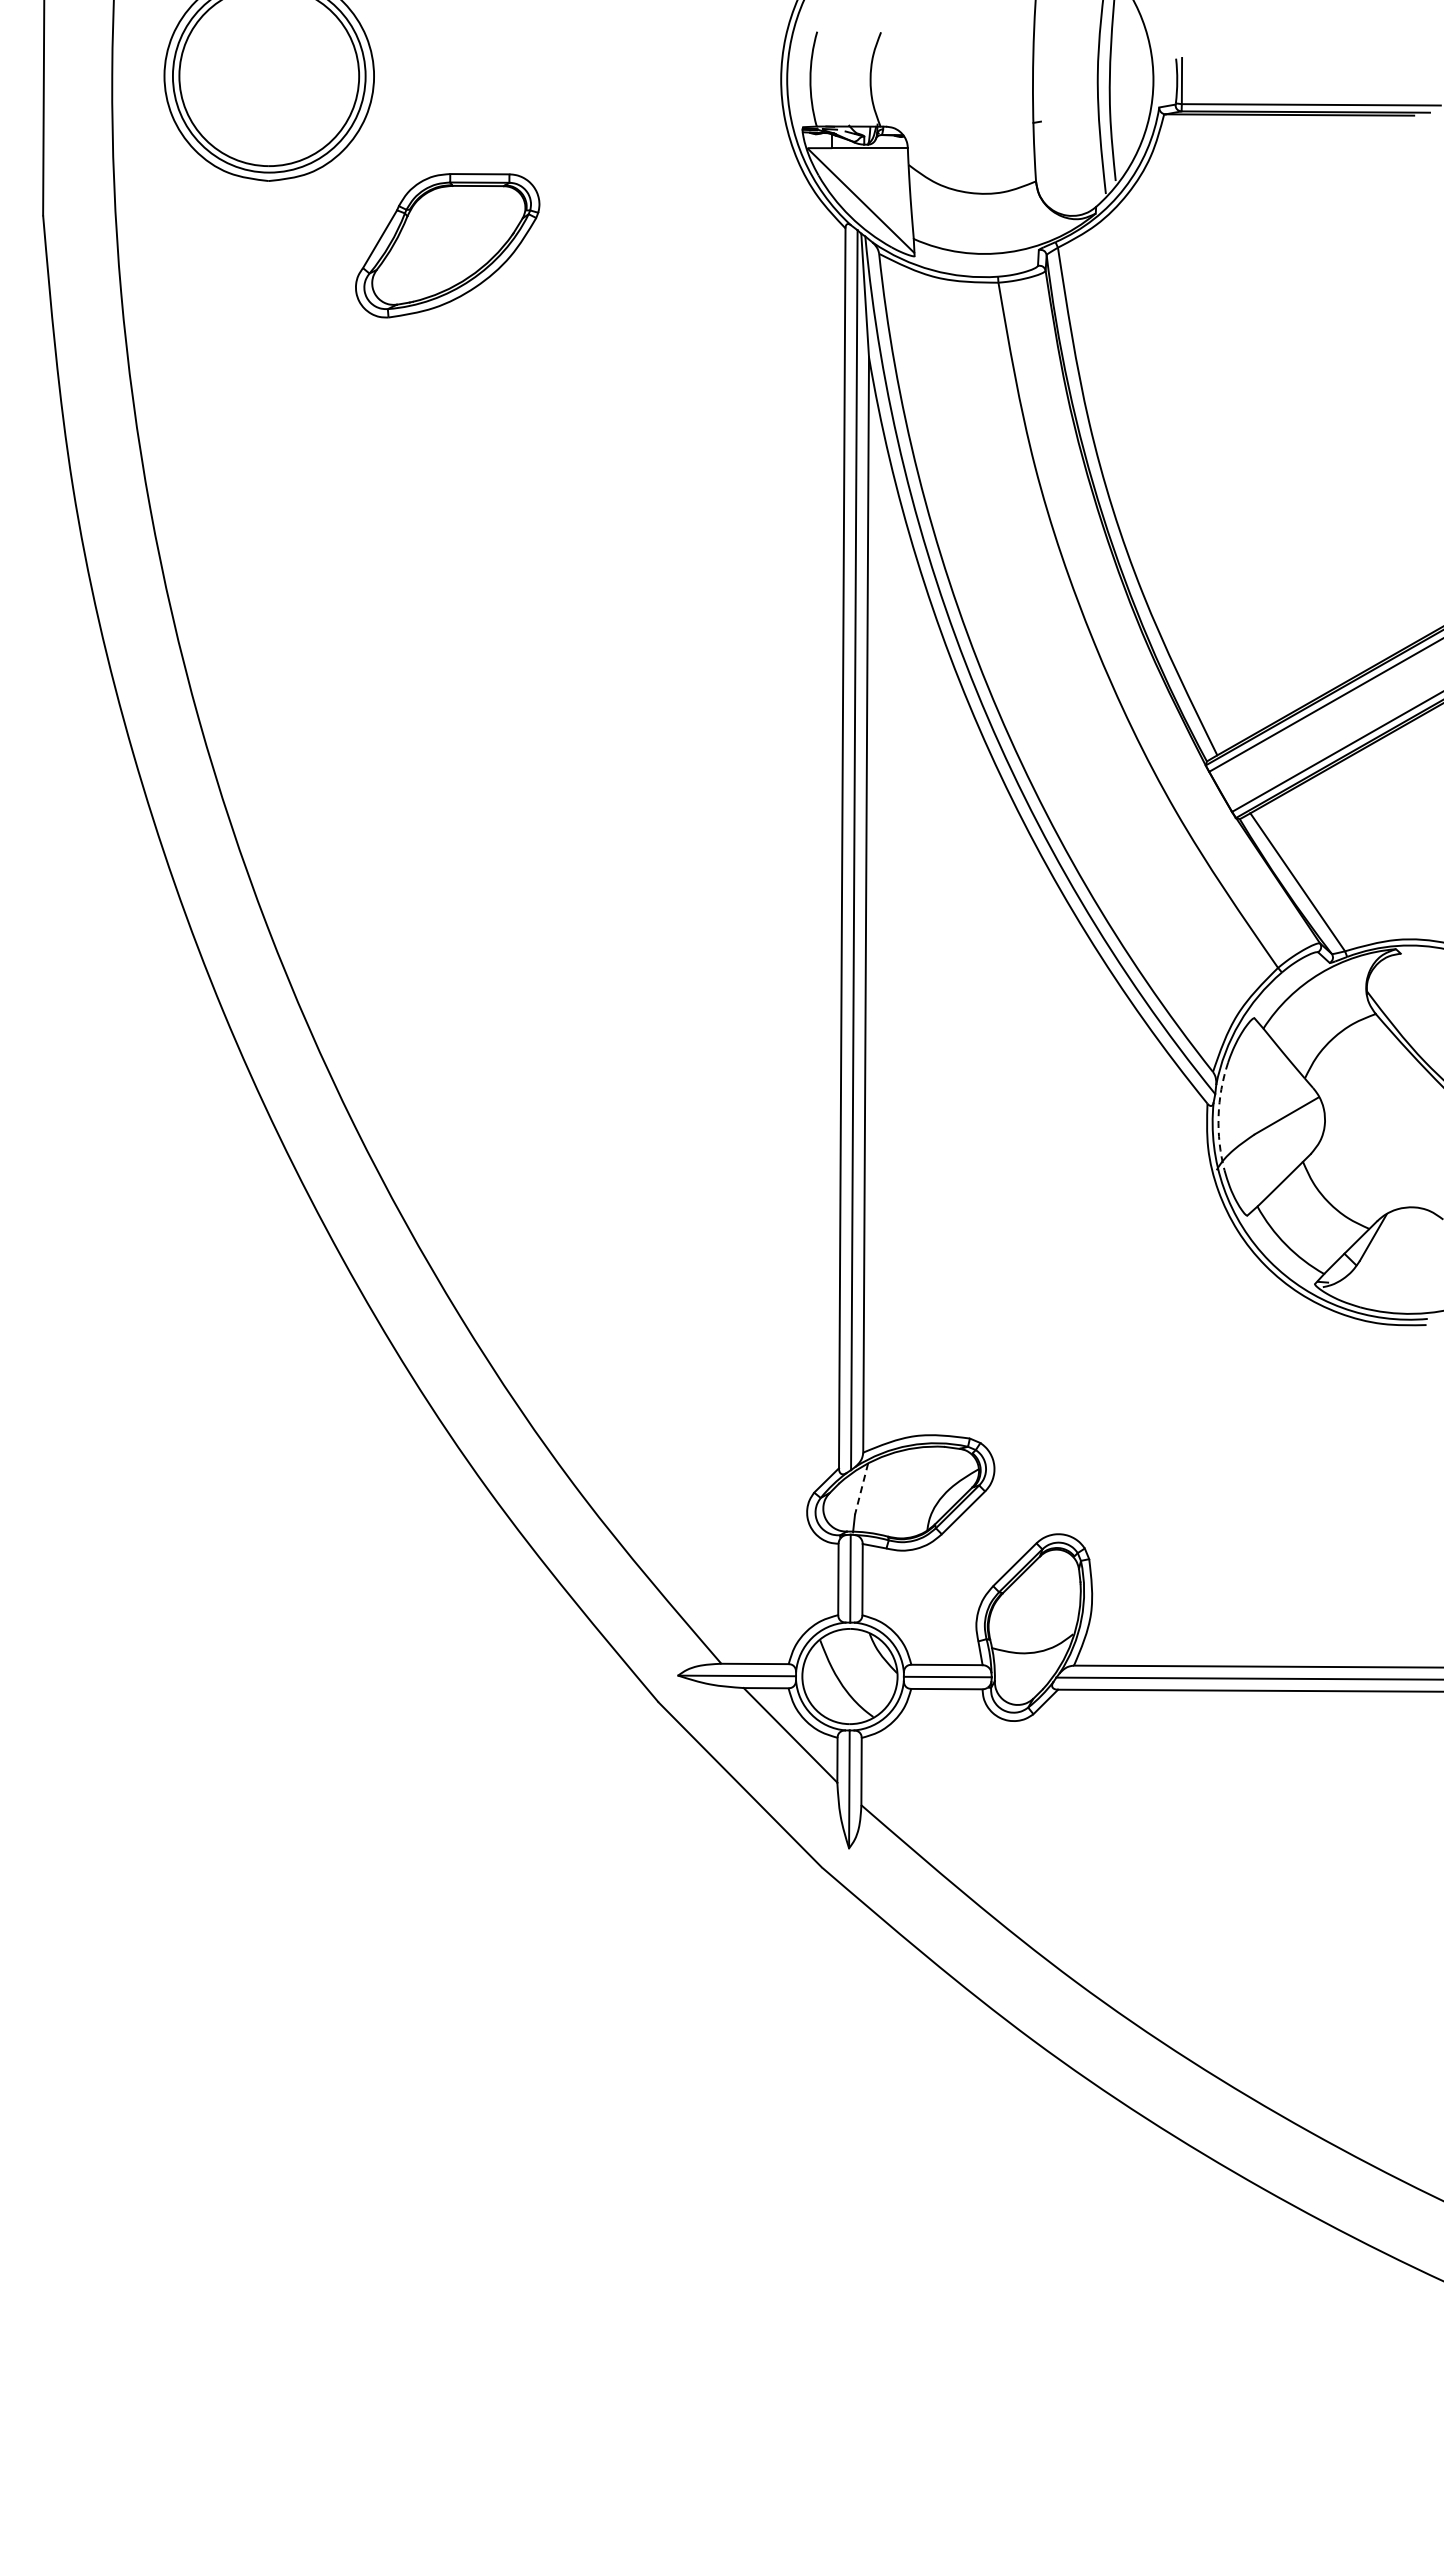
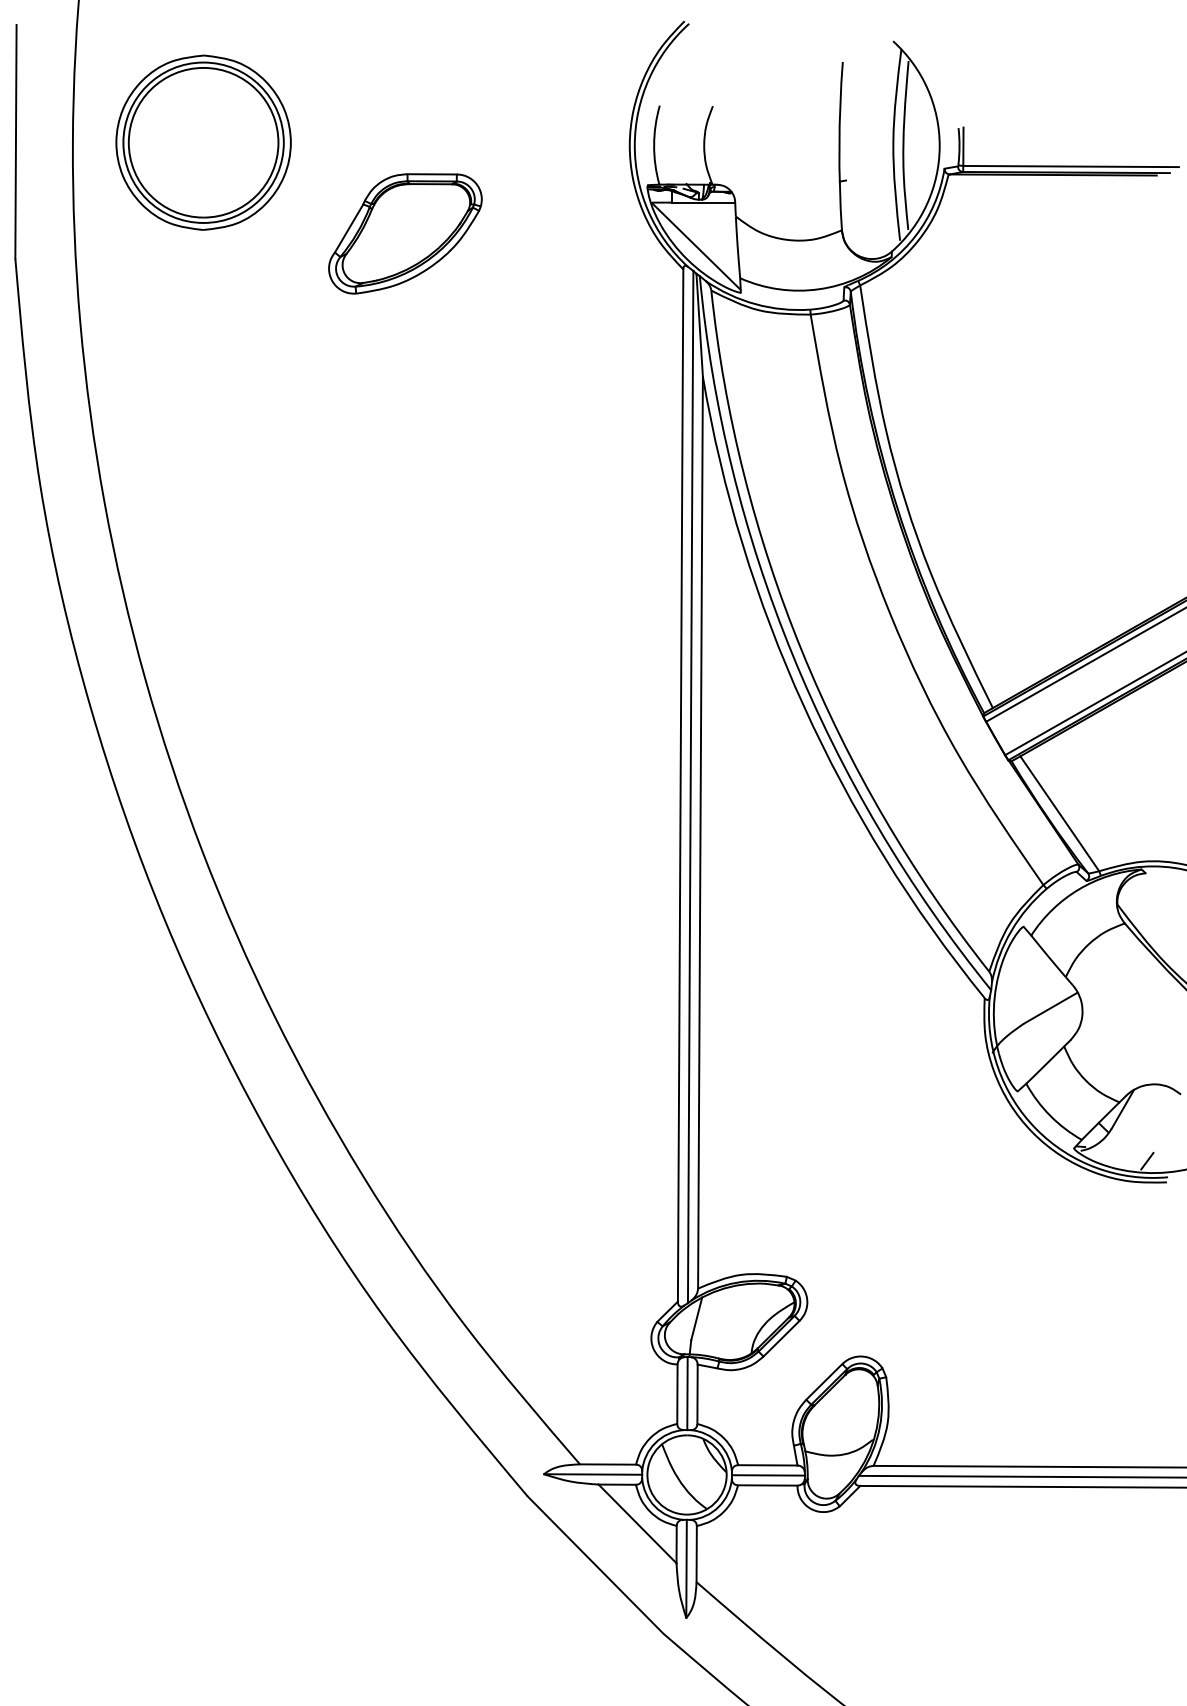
part: (447, 245) -> (405, 233), moved
arc: (1218, 1116) -> (993, 1008), dashed -> solid
line: (1402, 1299) -> (1147, 1161), added
line: (861, 1489) -> (696, 1319), dashed -> solid

